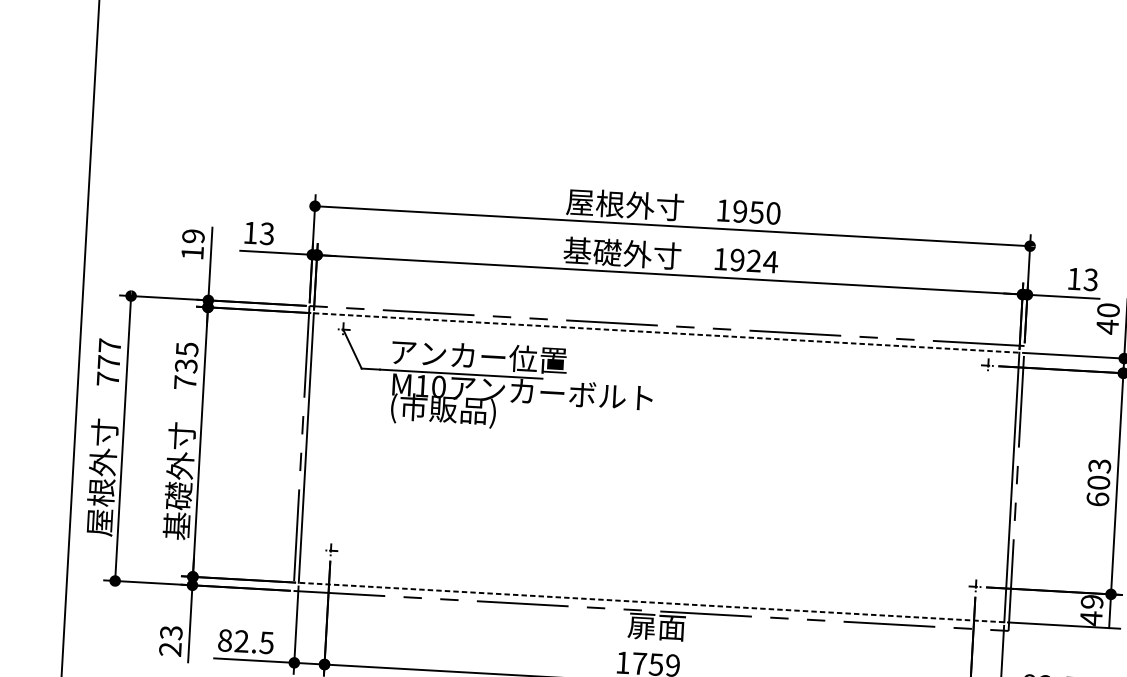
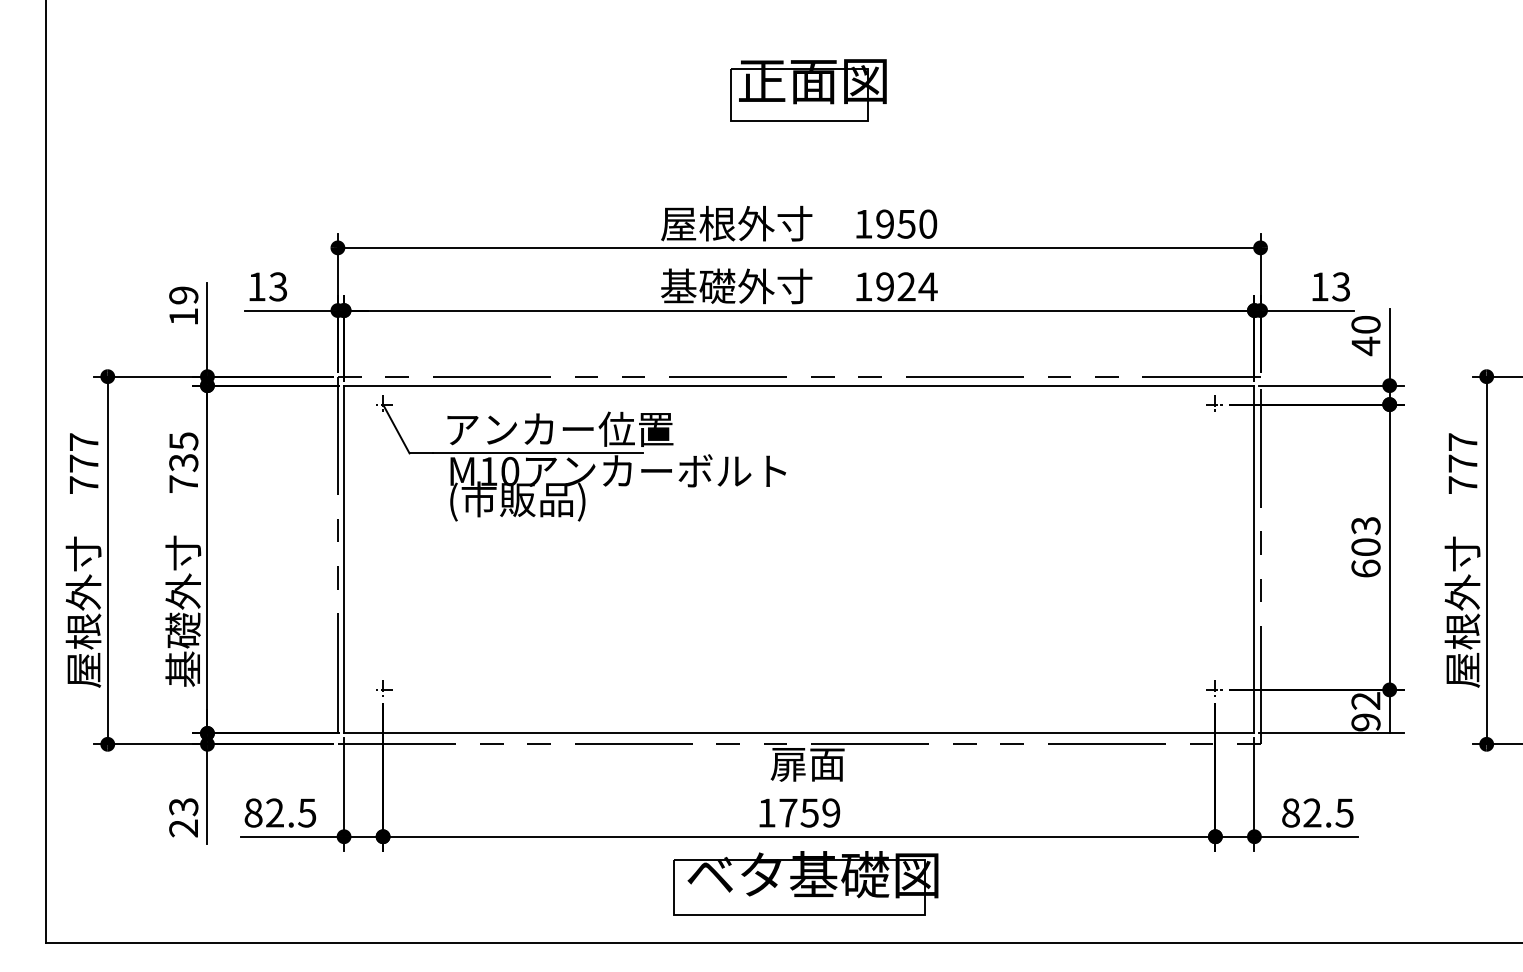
part: (686, 104) -> (808, 90), added
line: (666, 332) -> (799, 385), dashed -> solid
line: (650, 602) -> (798, 733), dashed -> solid
text: (1091, 610) -> (1365, 711), 49 -> 92

